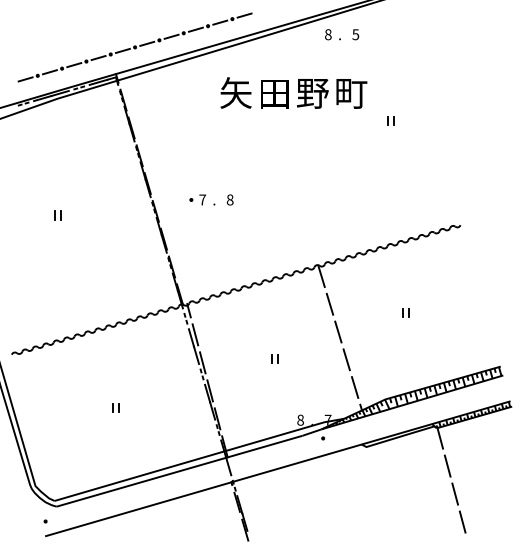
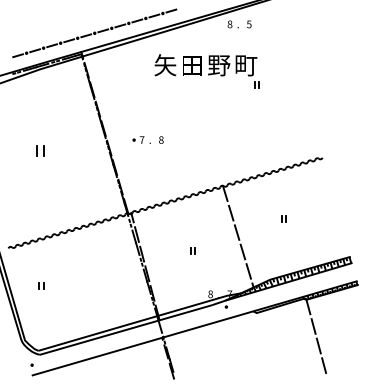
part: (390, 120) -> (256, 84), moved
part: (57, 215) -> (40, 150), size x1.6
part: (115, 407) -> (41, 285), moved

